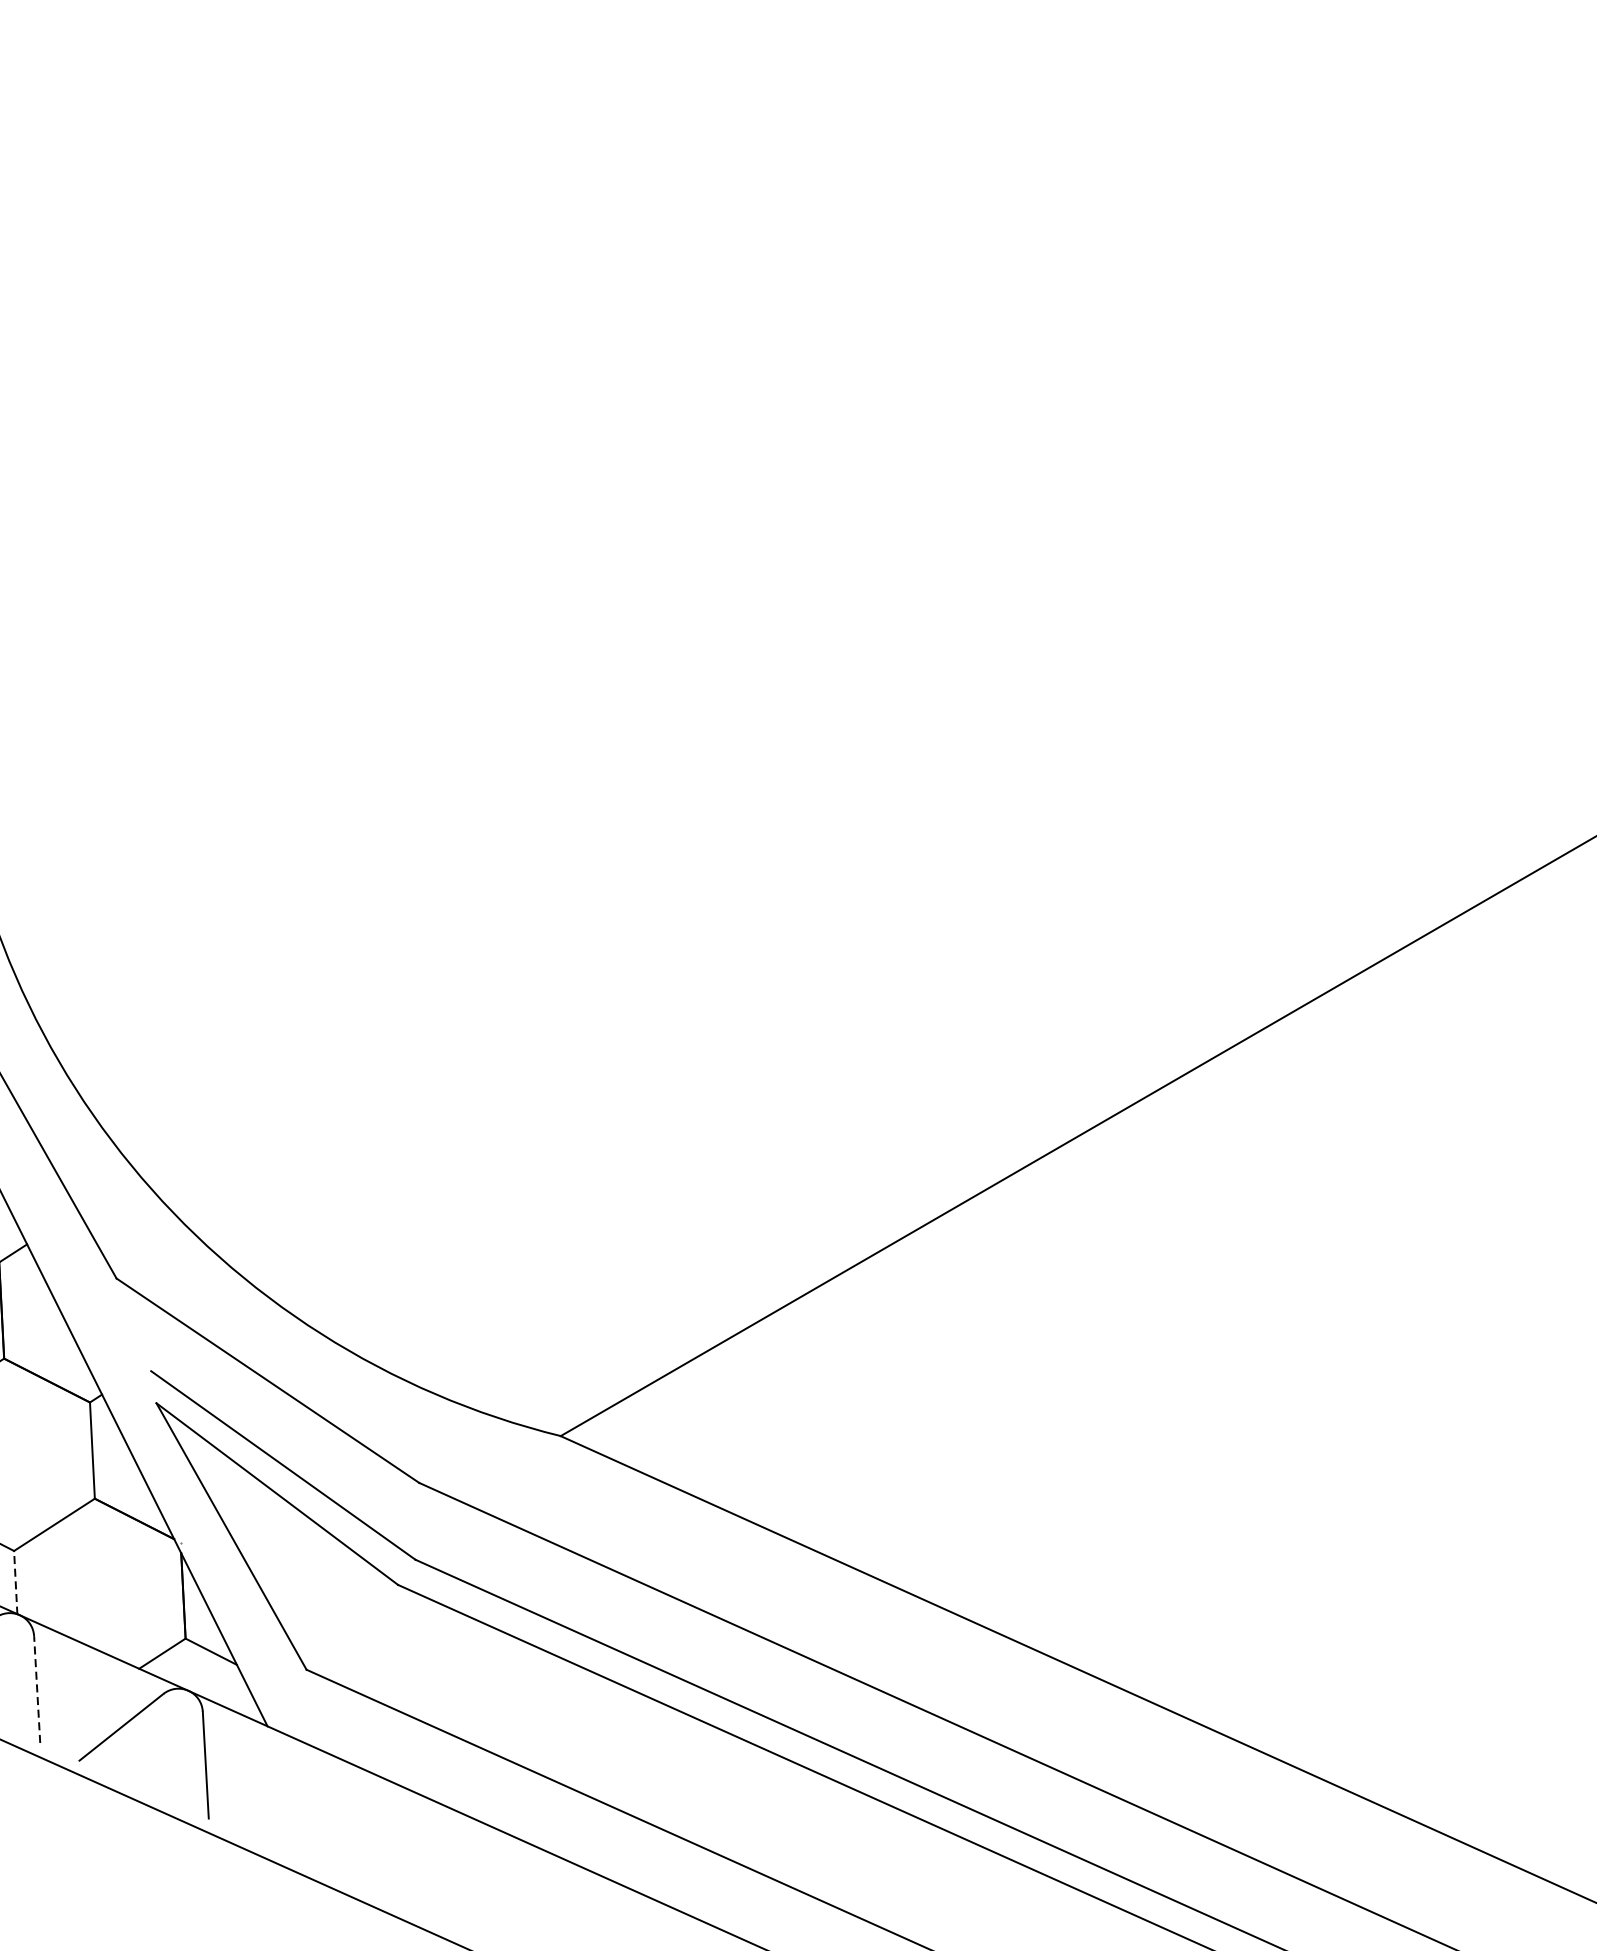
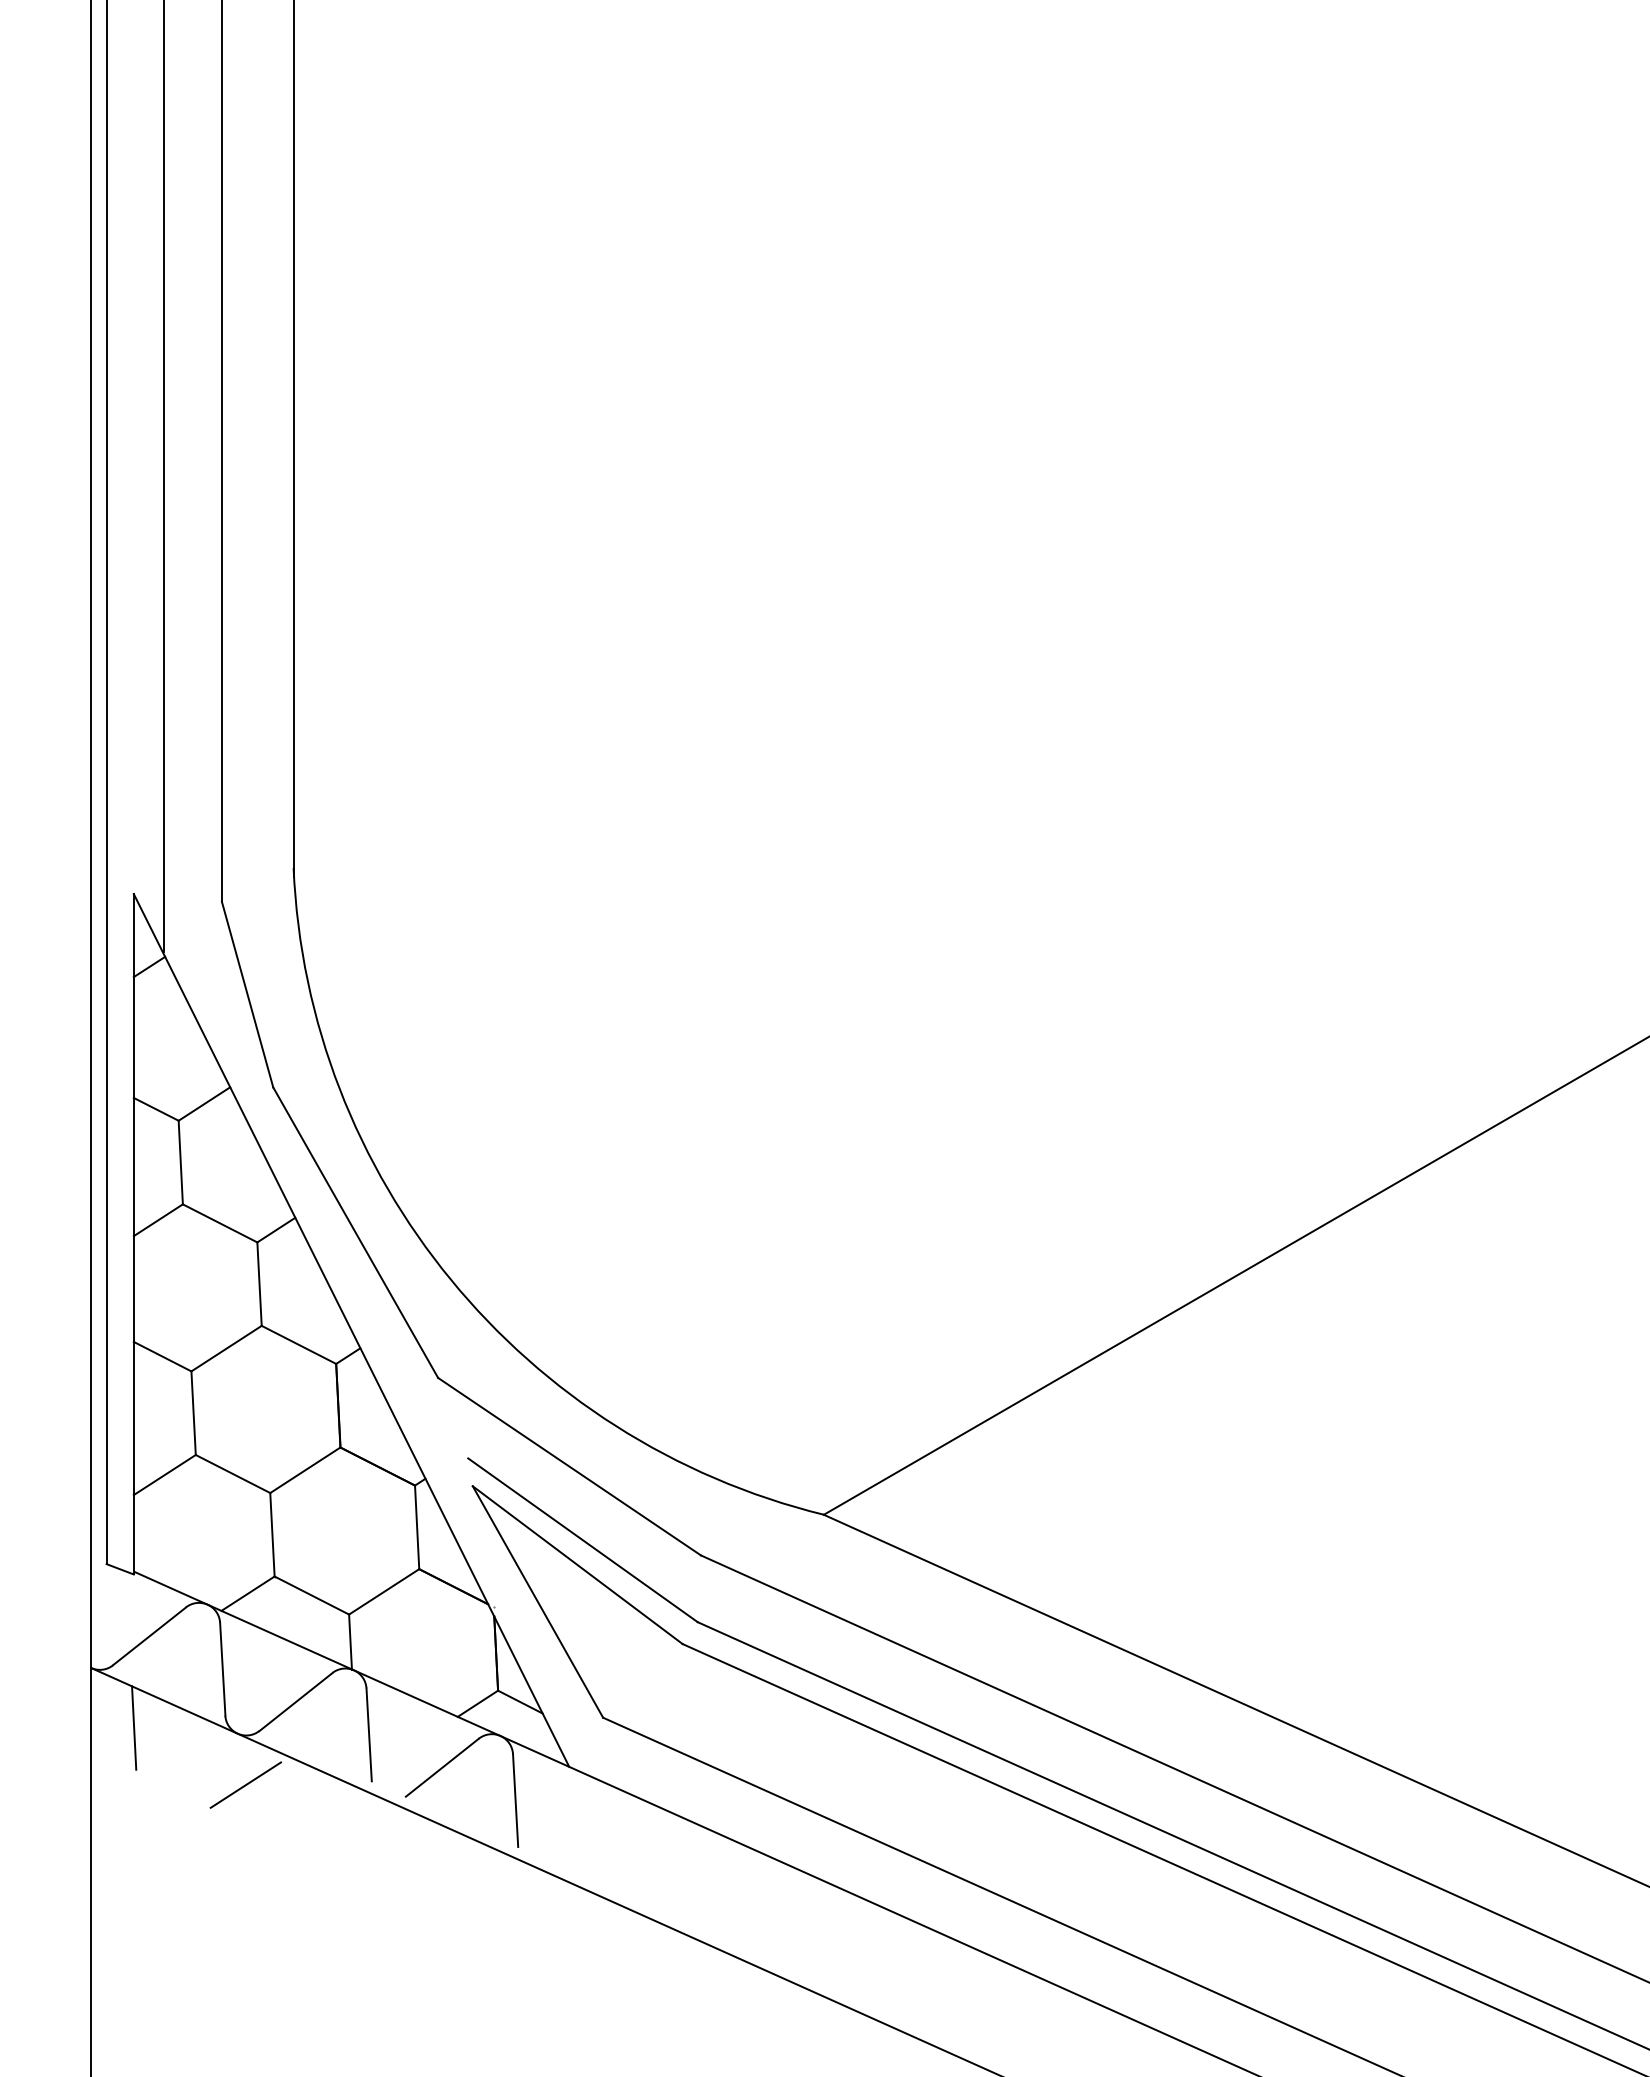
line: (15, 1583) -> (350, 1642), dashed -> solid
line: (37, 1689) -> (369, 1734), dashed -> solid

